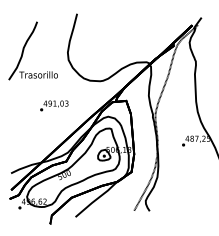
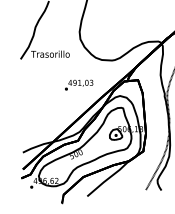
text: (54, 105) -> (79, 84), moved

